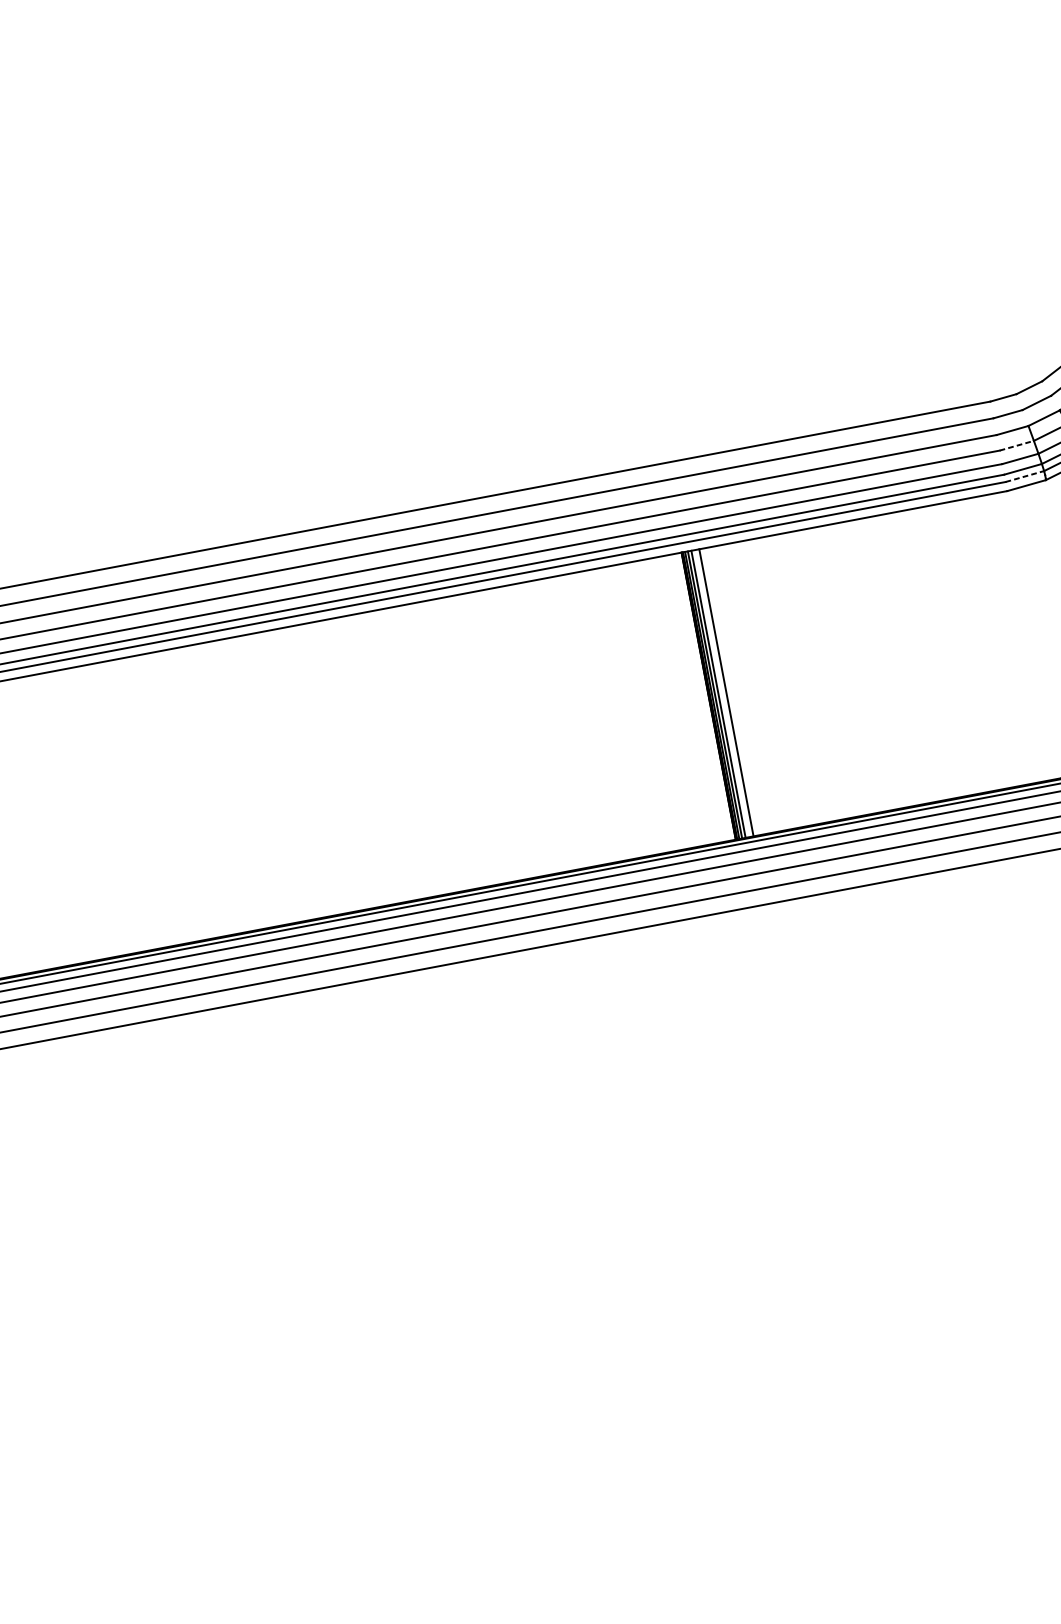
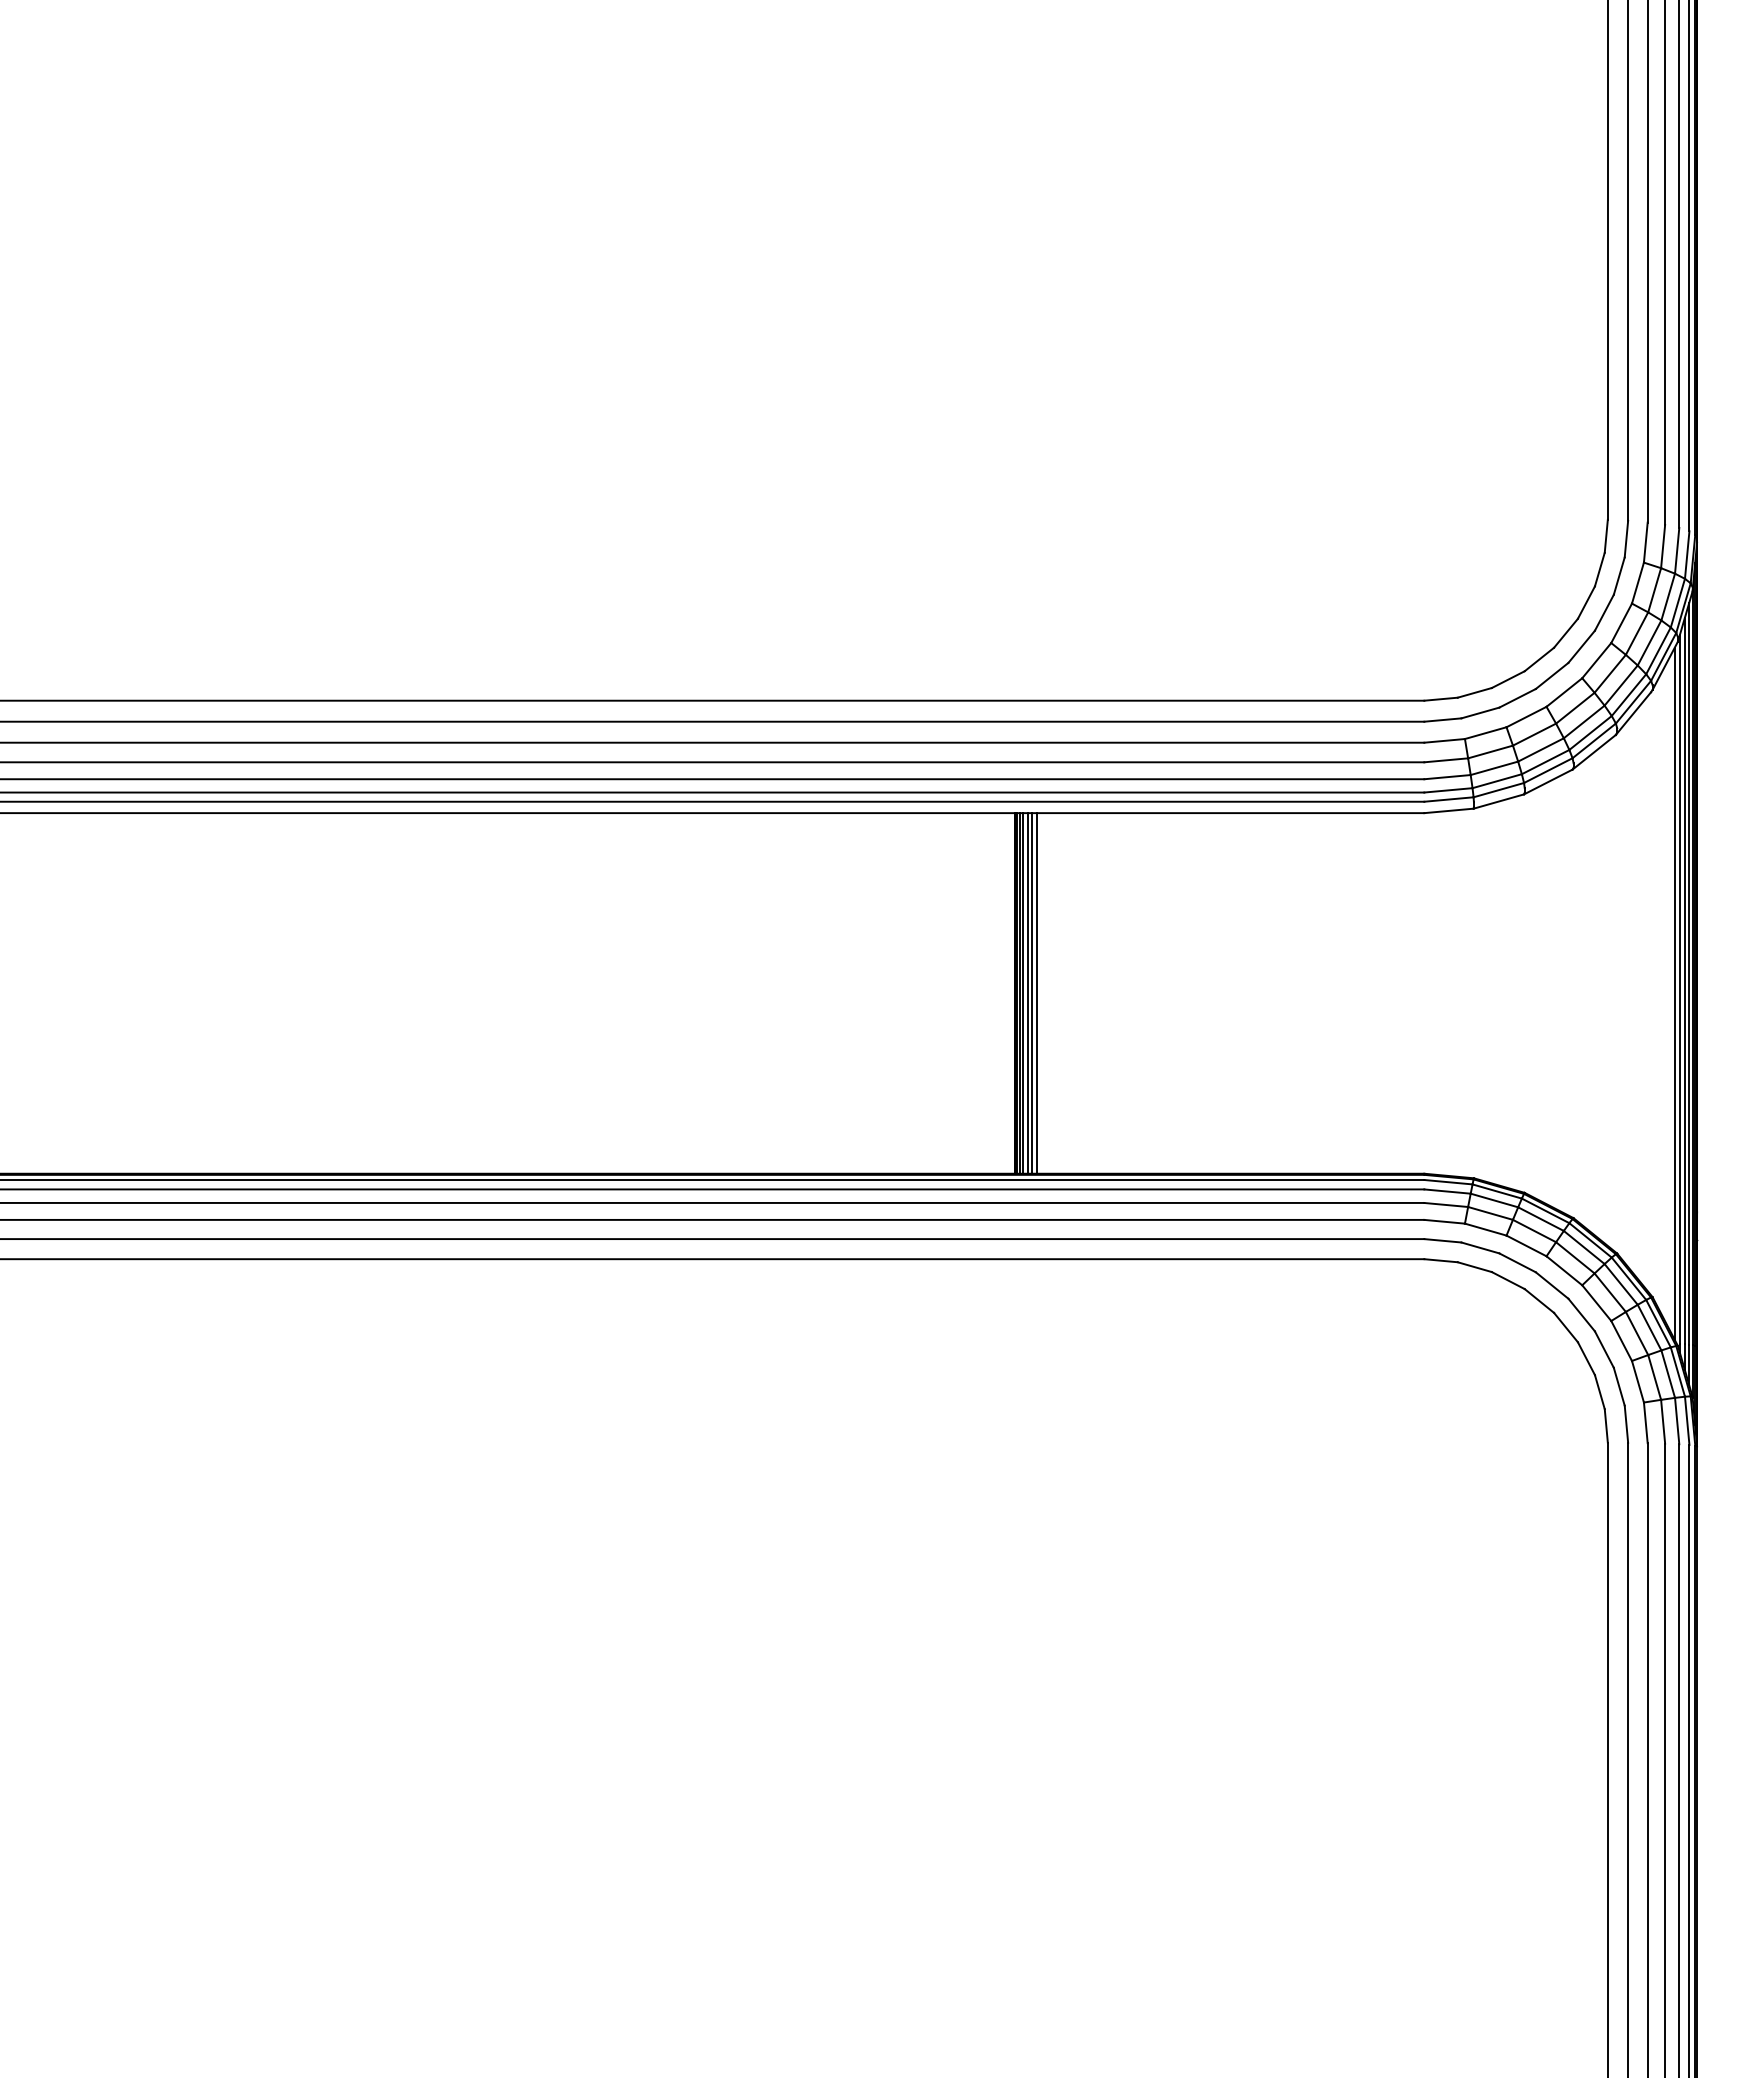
line: (1017, 445) -> (1446, 760), dashed -> solid
line: (1024, 476) -> (1448, 799), dashed -> solid
line: (722, 693) -> (1032, 993), added

